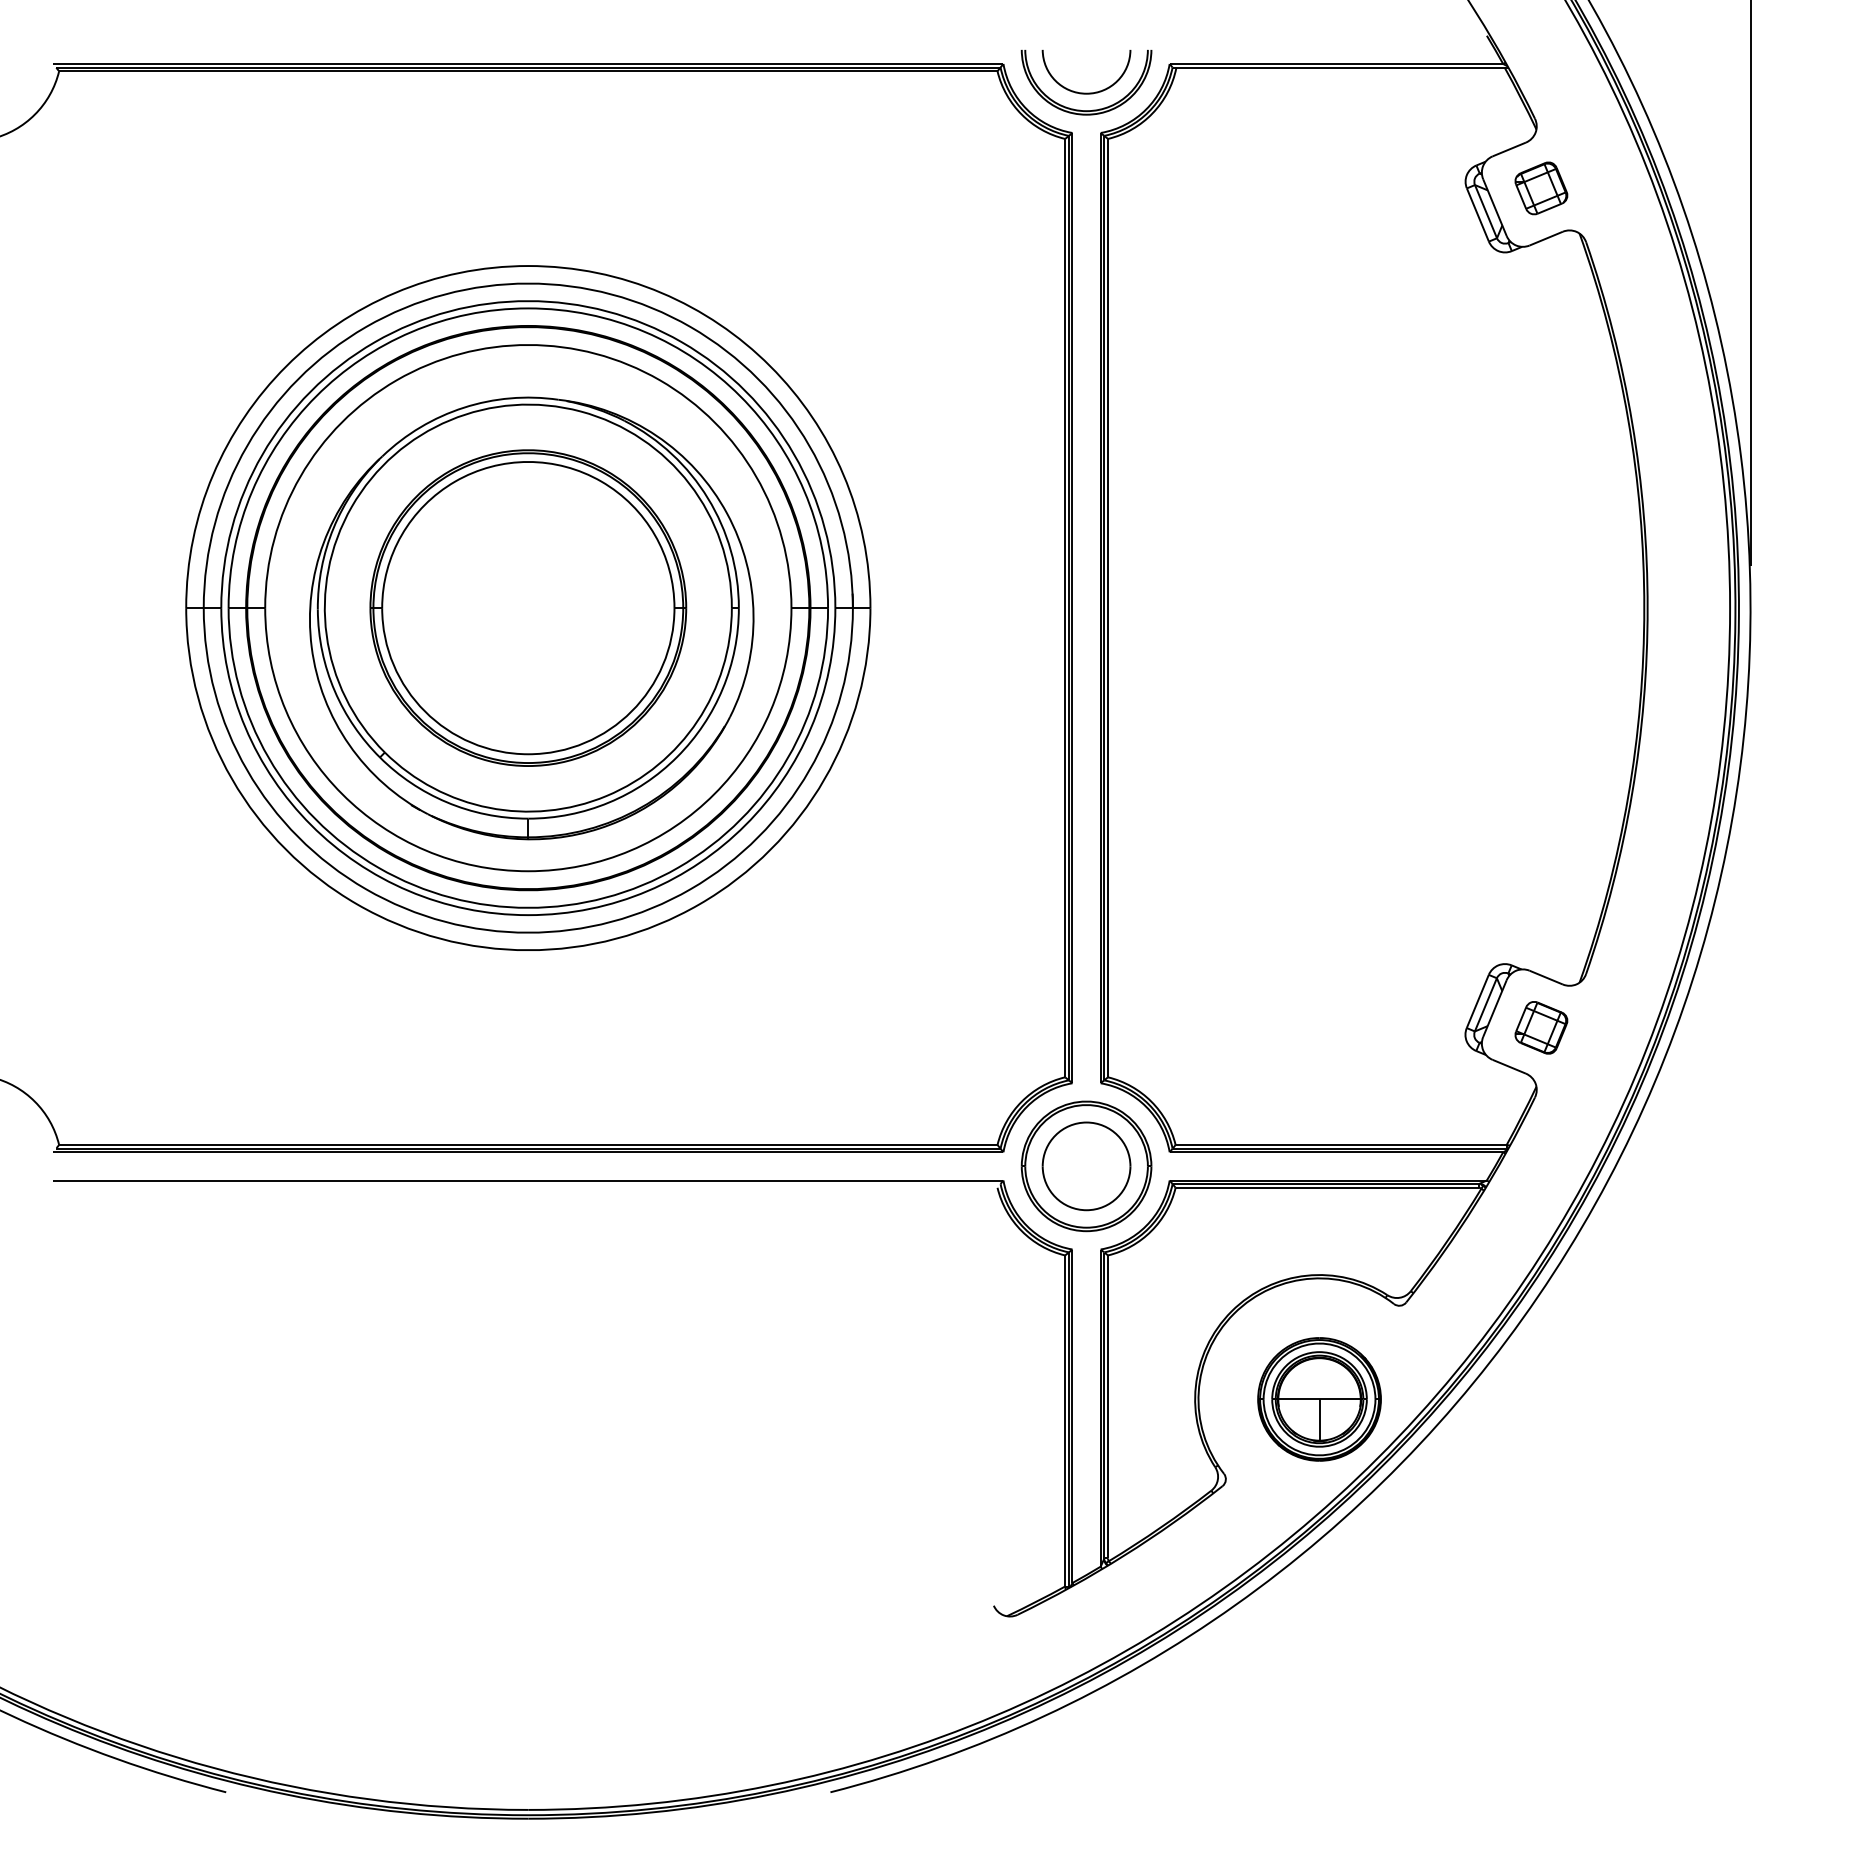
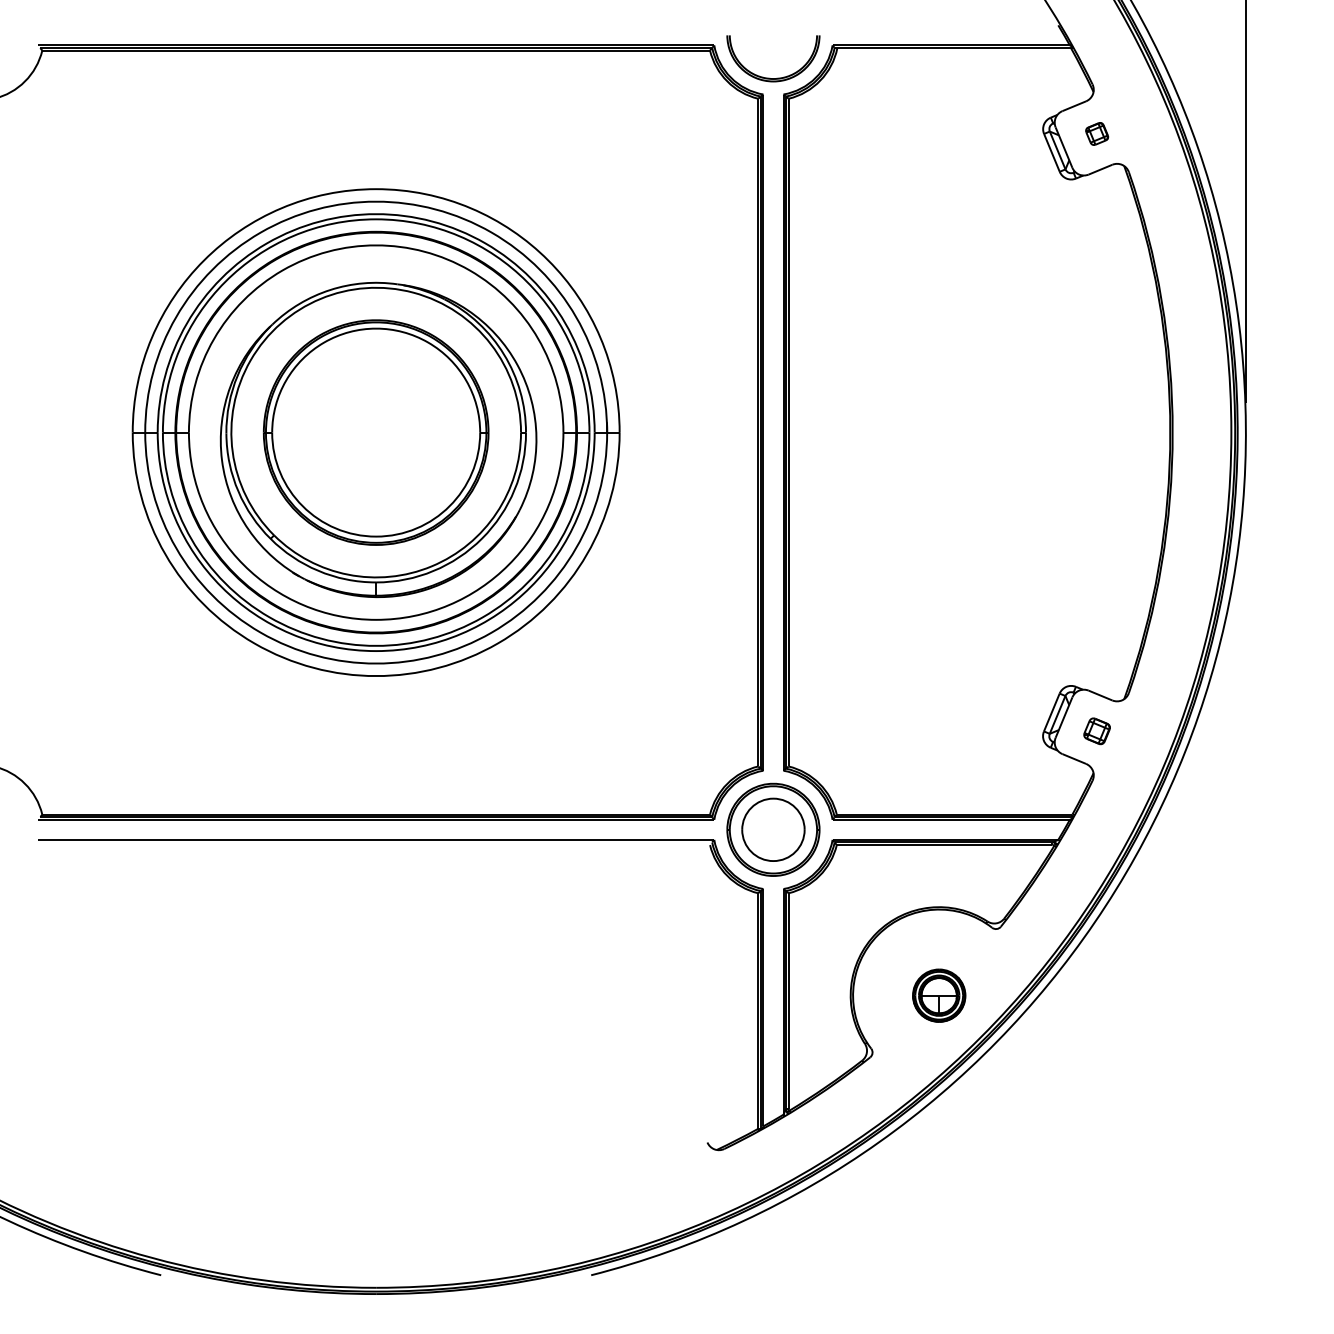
curve: (1086, 92) -> (773, 65), removed
part: (1541, 188) -> (1097, 134), size x0.6
part: (1541, 1027) -> (1097, 731), size x0.7
part: (1319, 1399) -> (939, 995), size x0.6

